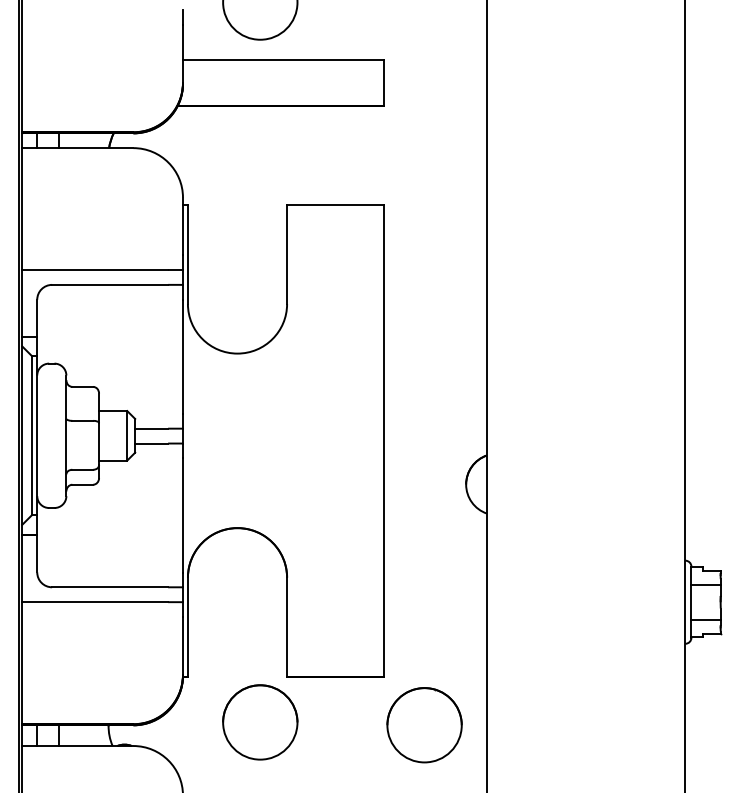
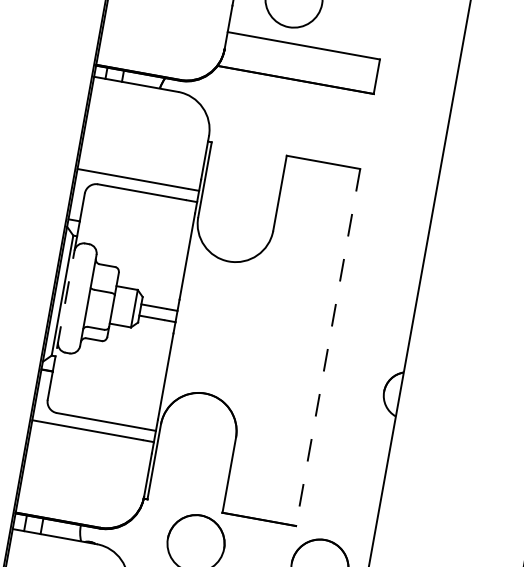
line: (37, 436) -> (66, 297), solid -> dashed
line: (384, 440) -> (328, 347), solid -> dashed

